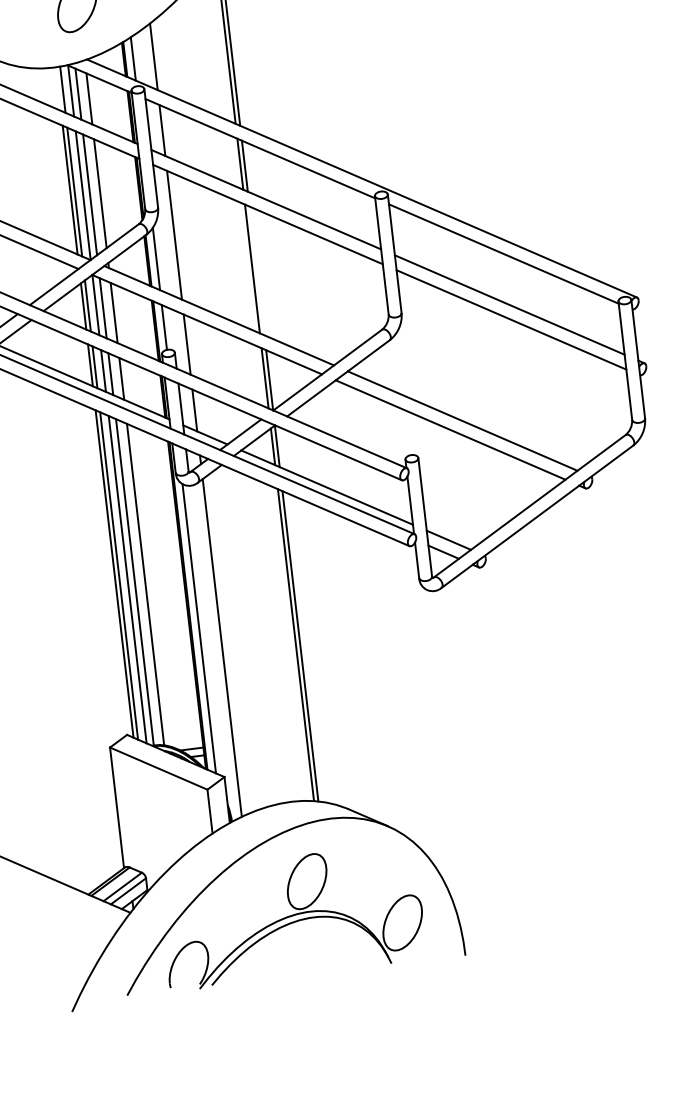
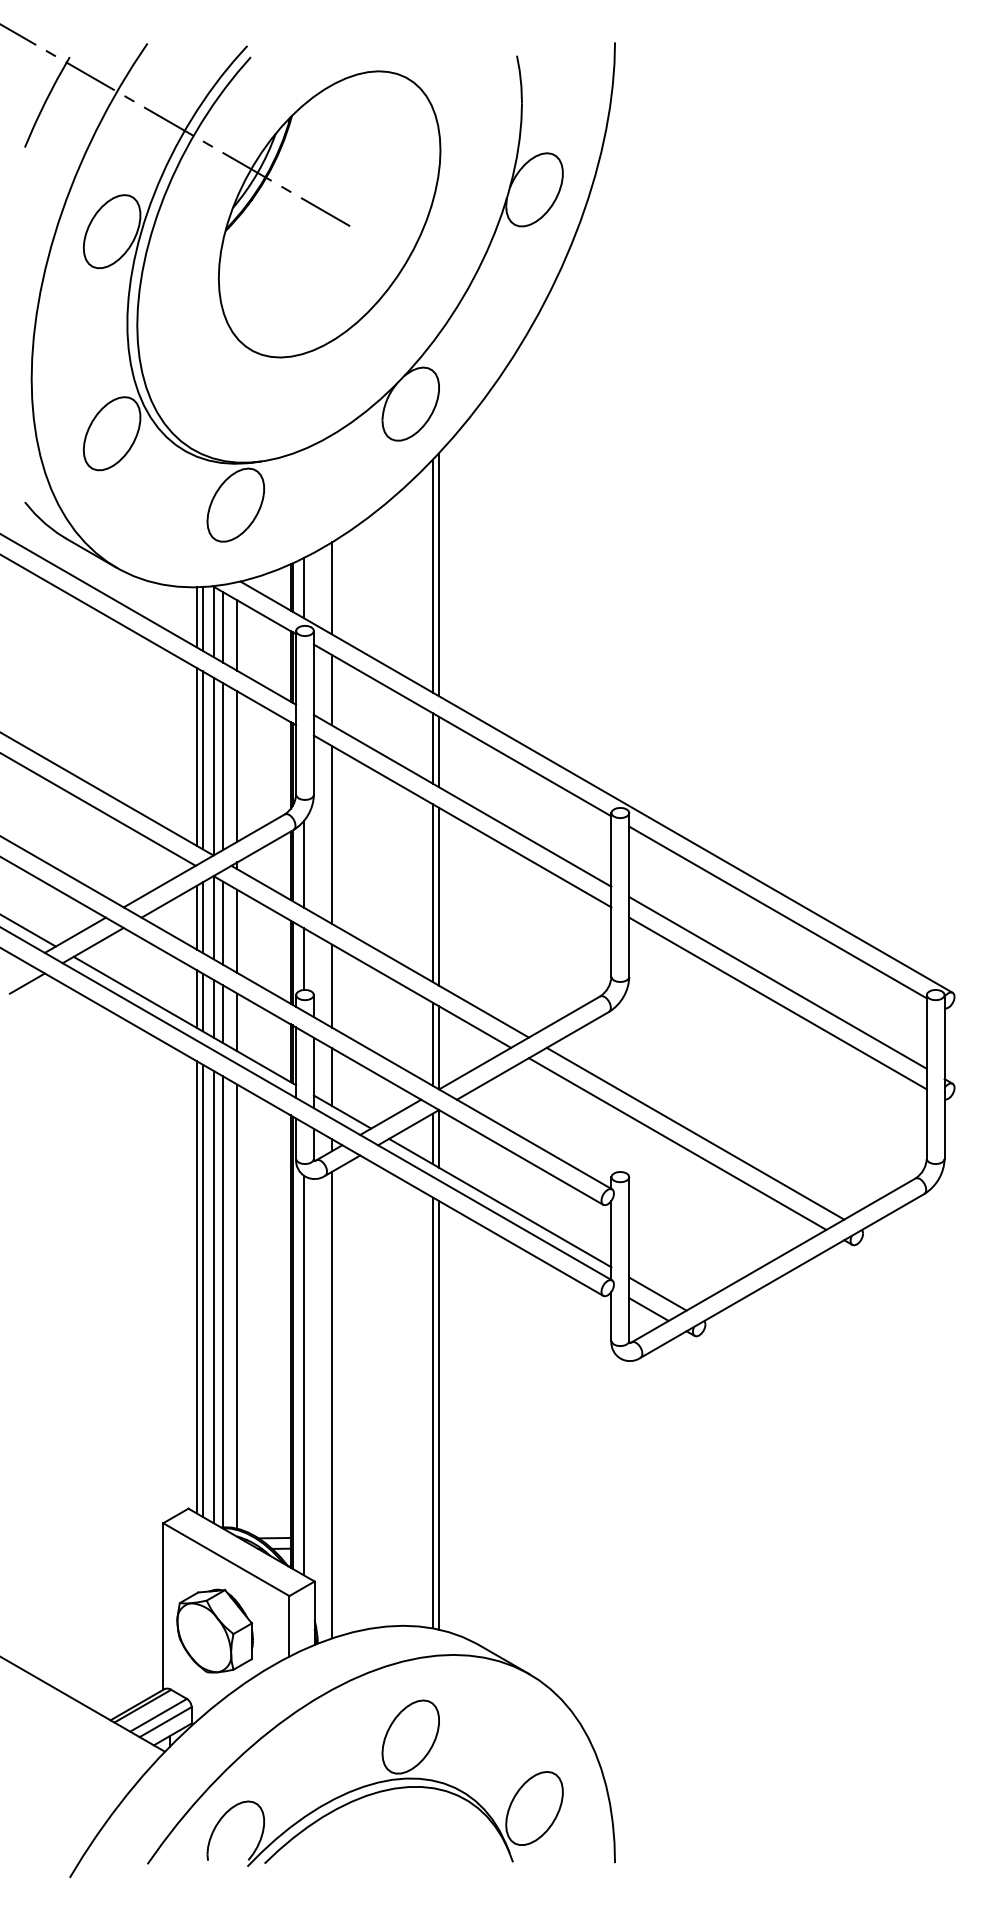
line: (58, 89) -> (196, 617), added
line: (256, 270) -> (438, 896), added
part: (156, 820) -> (214, 1630), added

